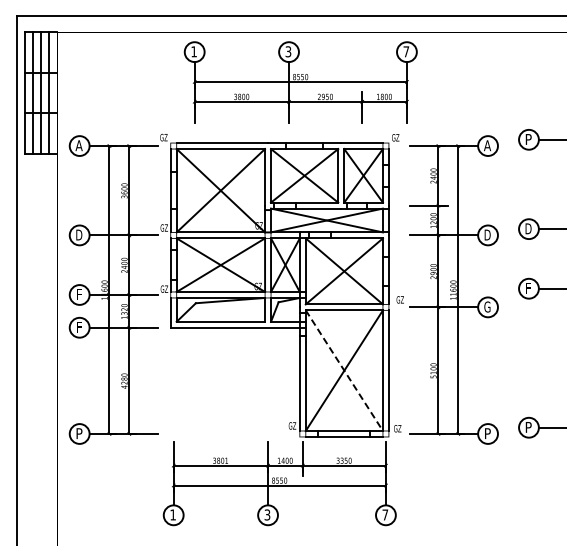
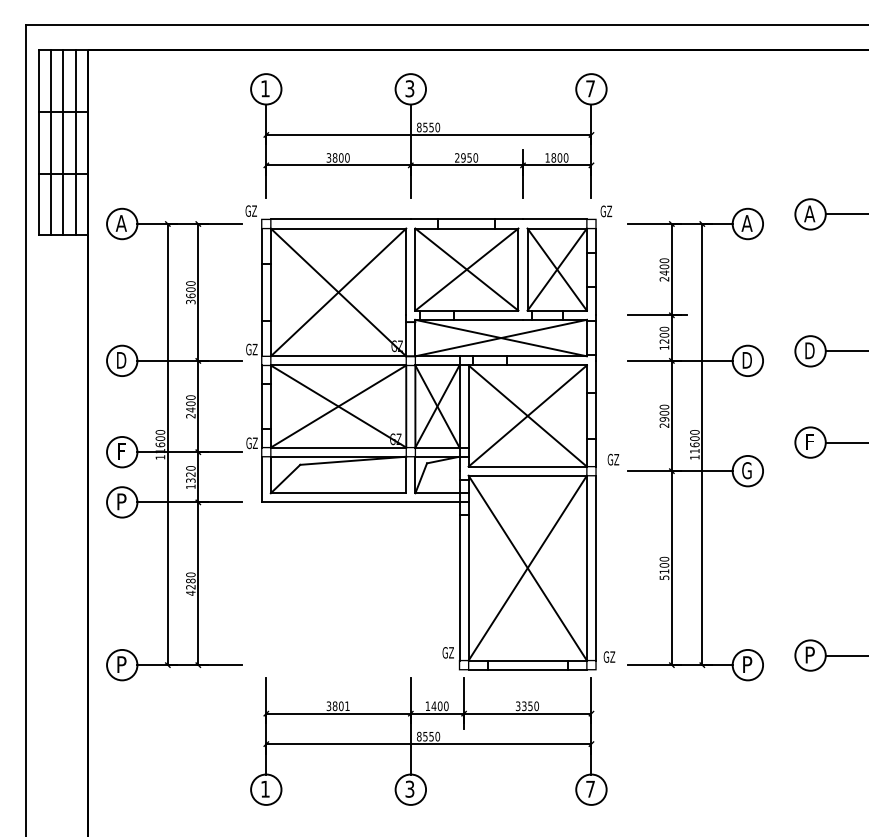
part: (300, 82) -> (428, 135), moved
text: (527, 139) -> (808, 213), P -> A
text: (79, 327) -> (121, 501), F -> P
line: (344, 370) -> (527, 567), dashed -> solid

